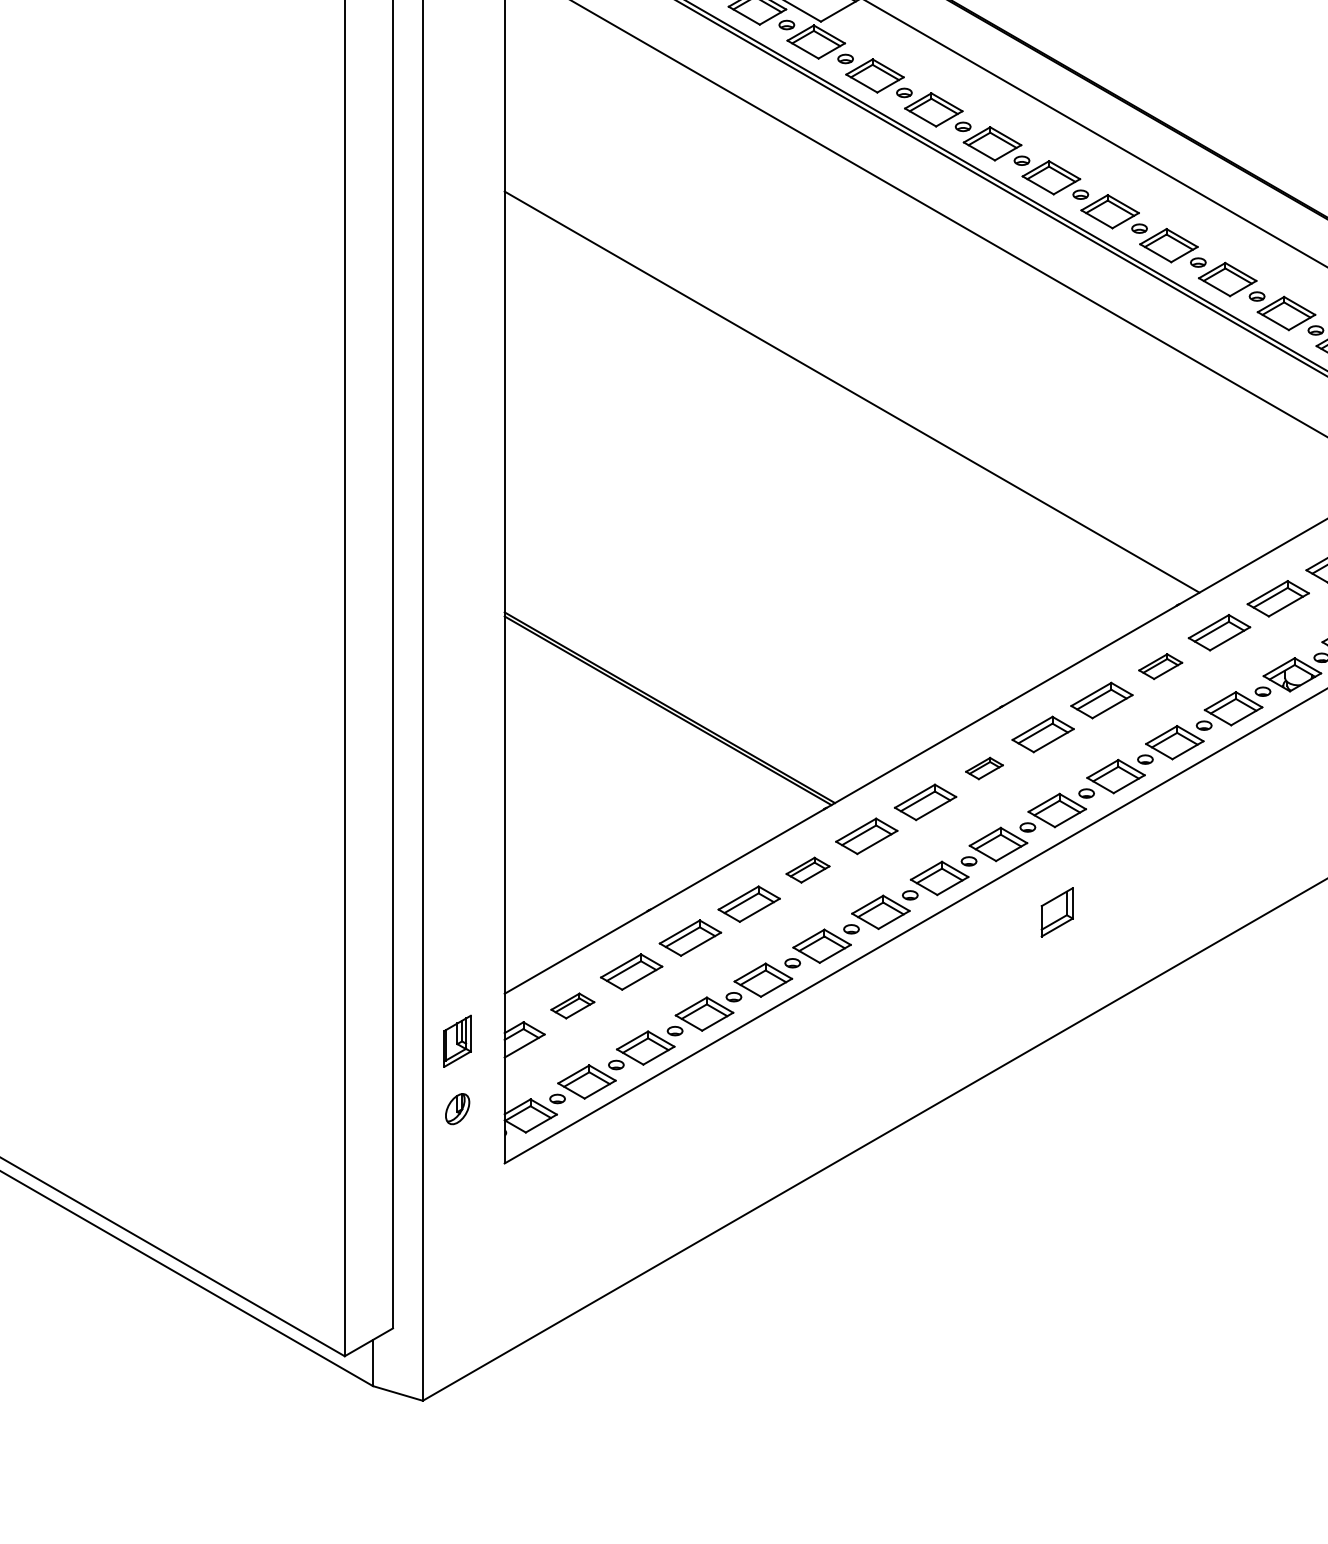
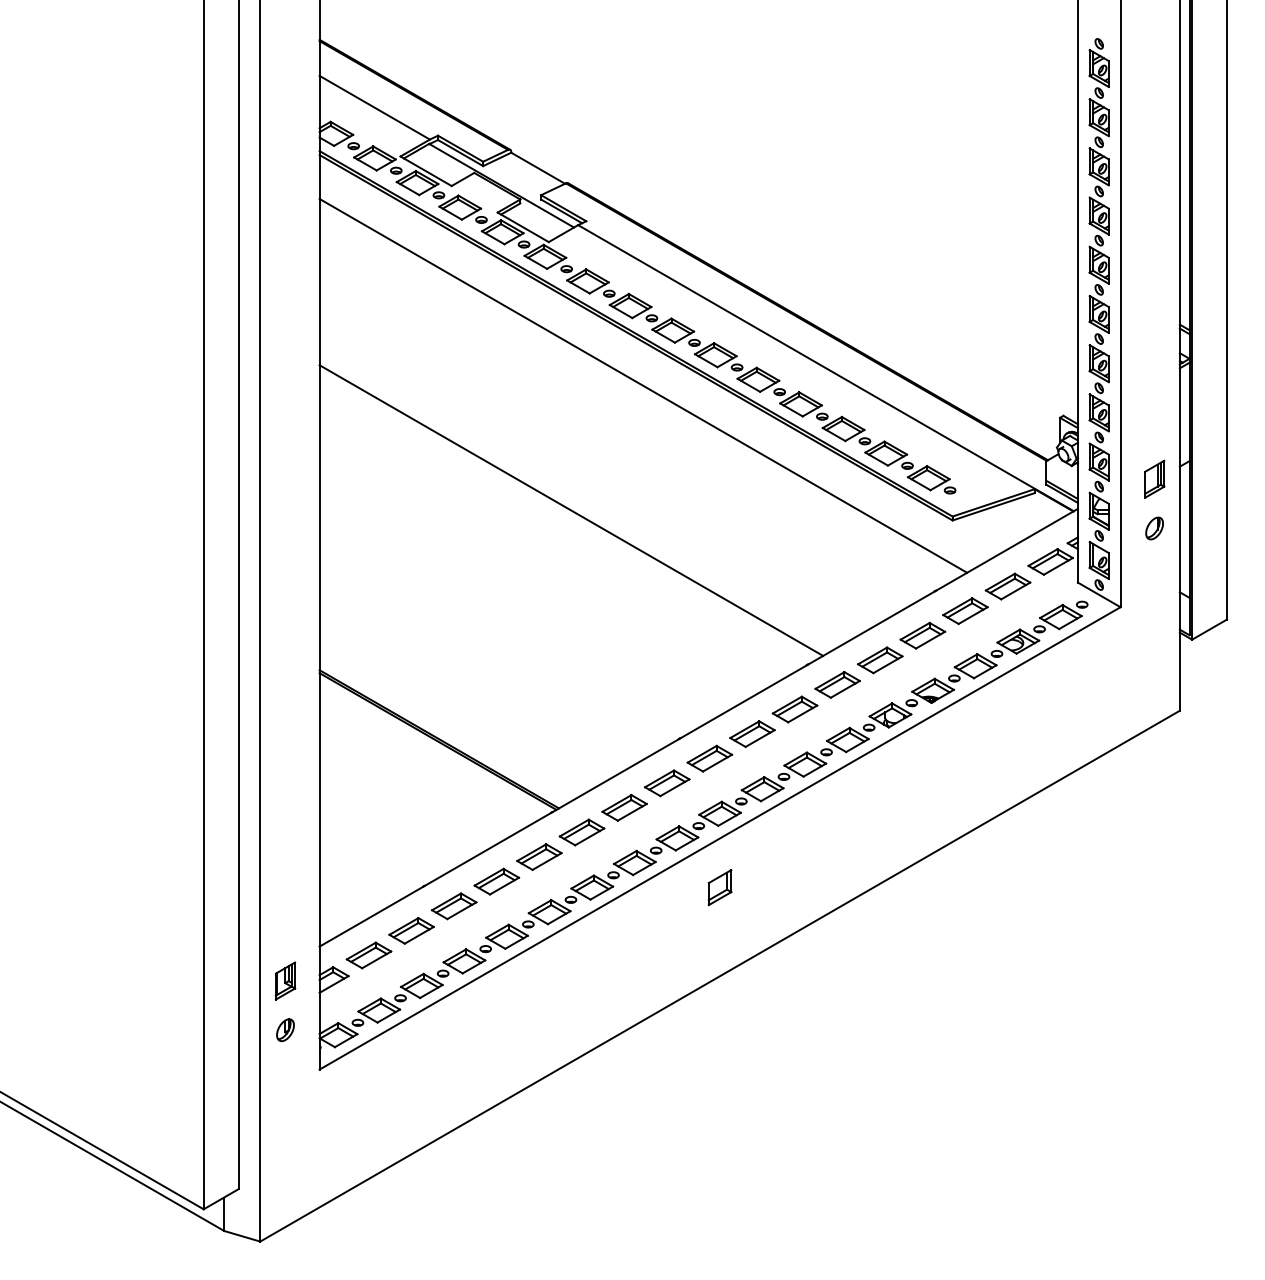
part: (1159, 666) -> (794, 709), size x1.43
part: (984, 768) -> (667, 783), size x1.67
part: (808, 869) -> (539, 856), size x1.43
part: (572, 1006) -> (368, 955), size x1.43

